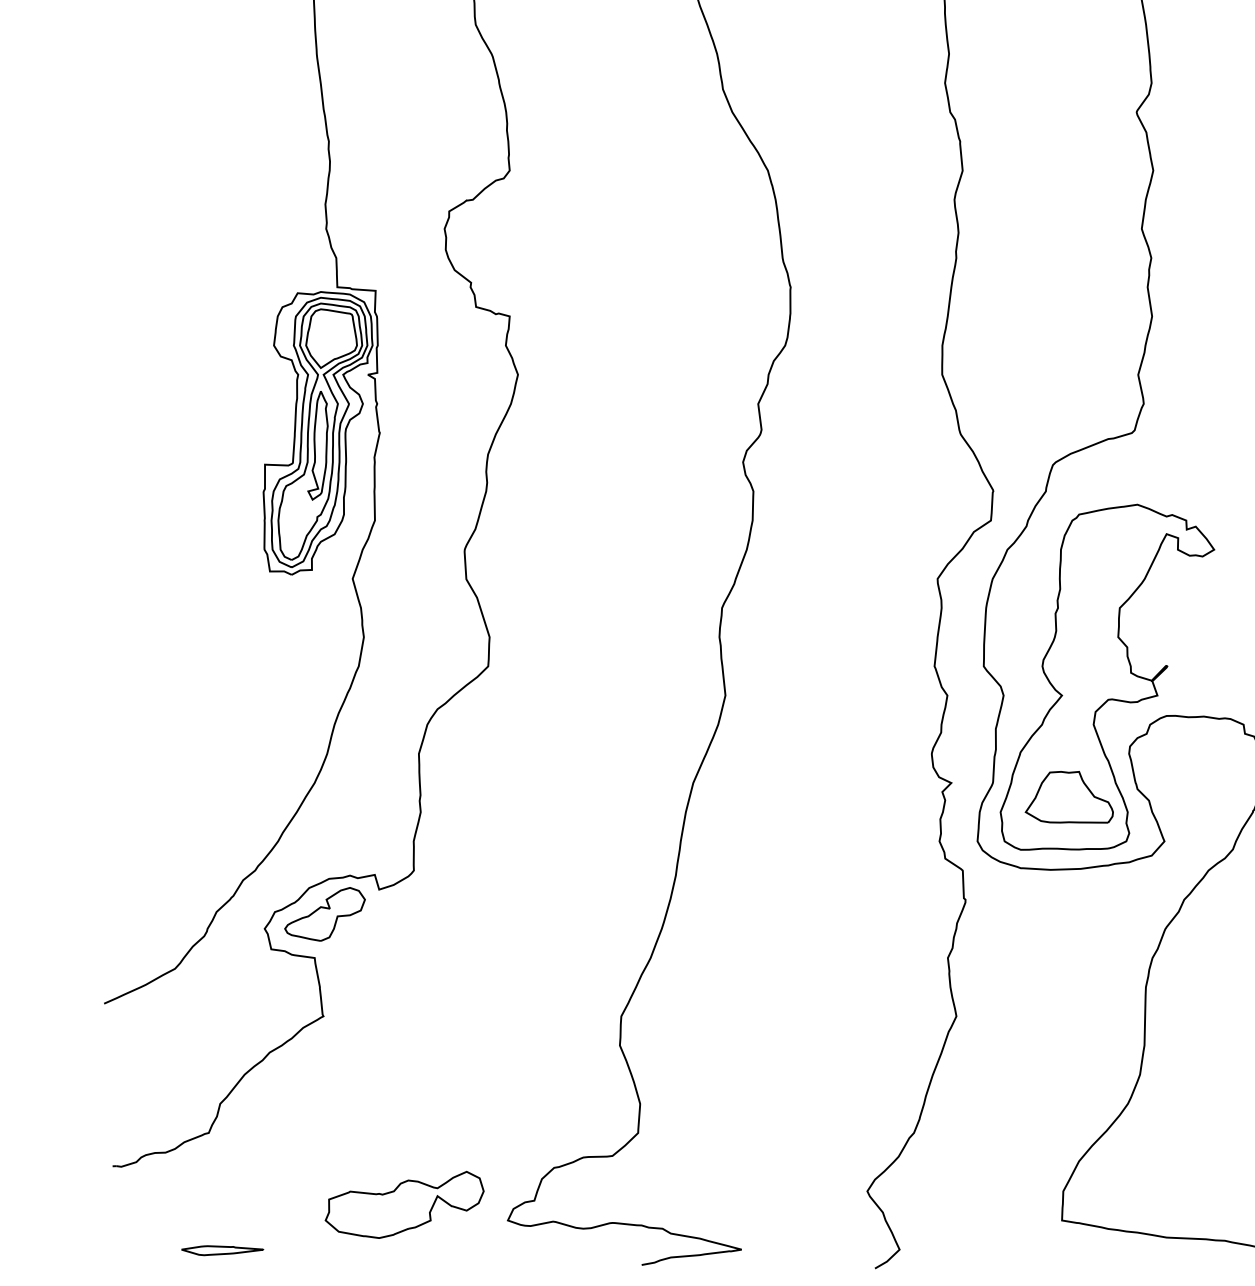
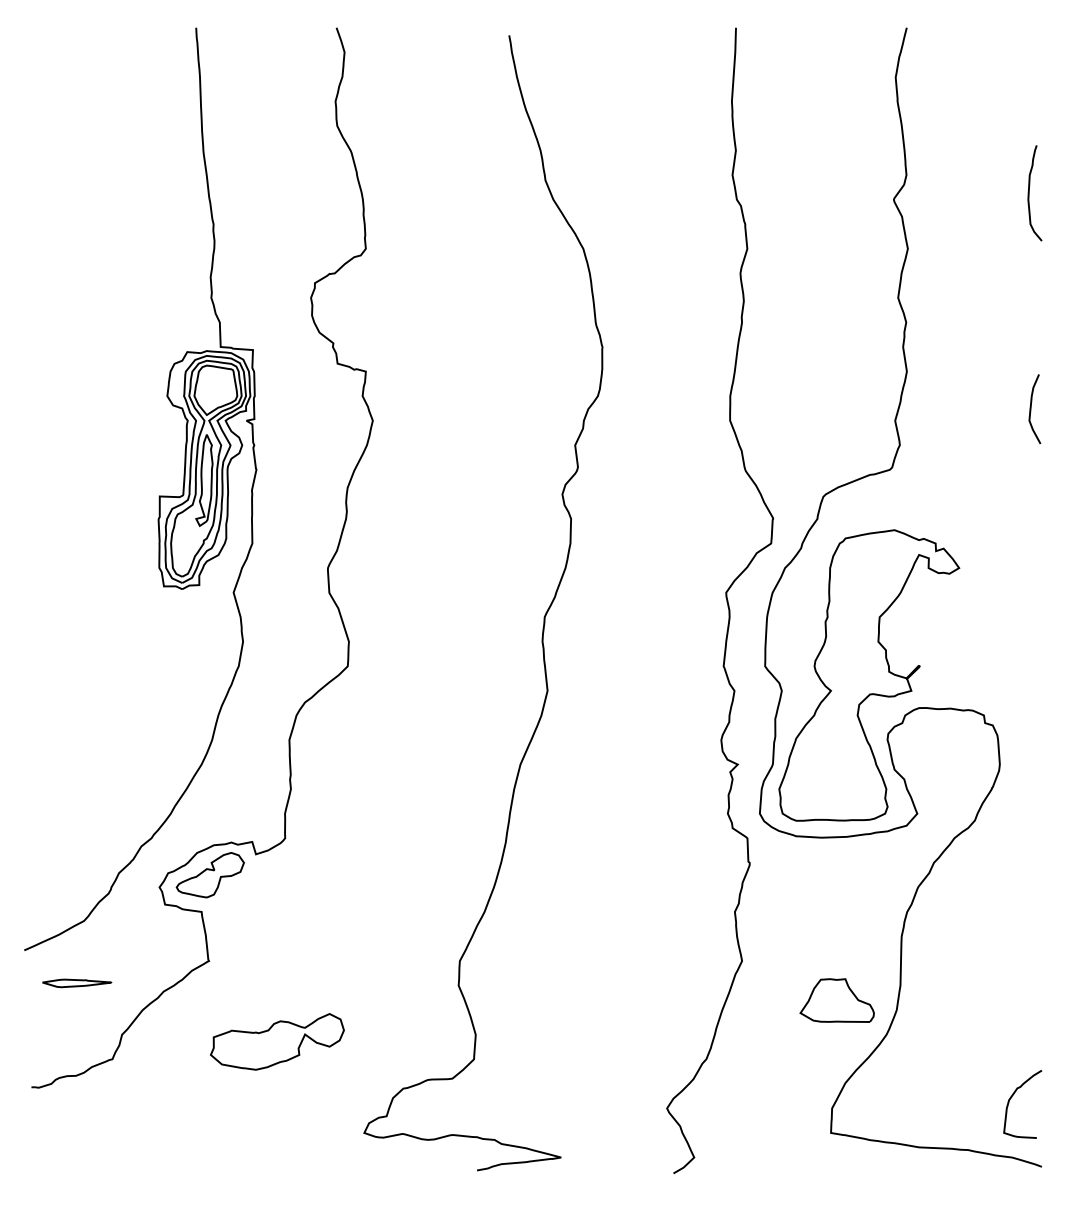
part: (1068, 797) -> (836, 1000), moved
part: (404, 1204) -> (277, 1041), moved
part: (223, 1250) -> (77, 983), moved

